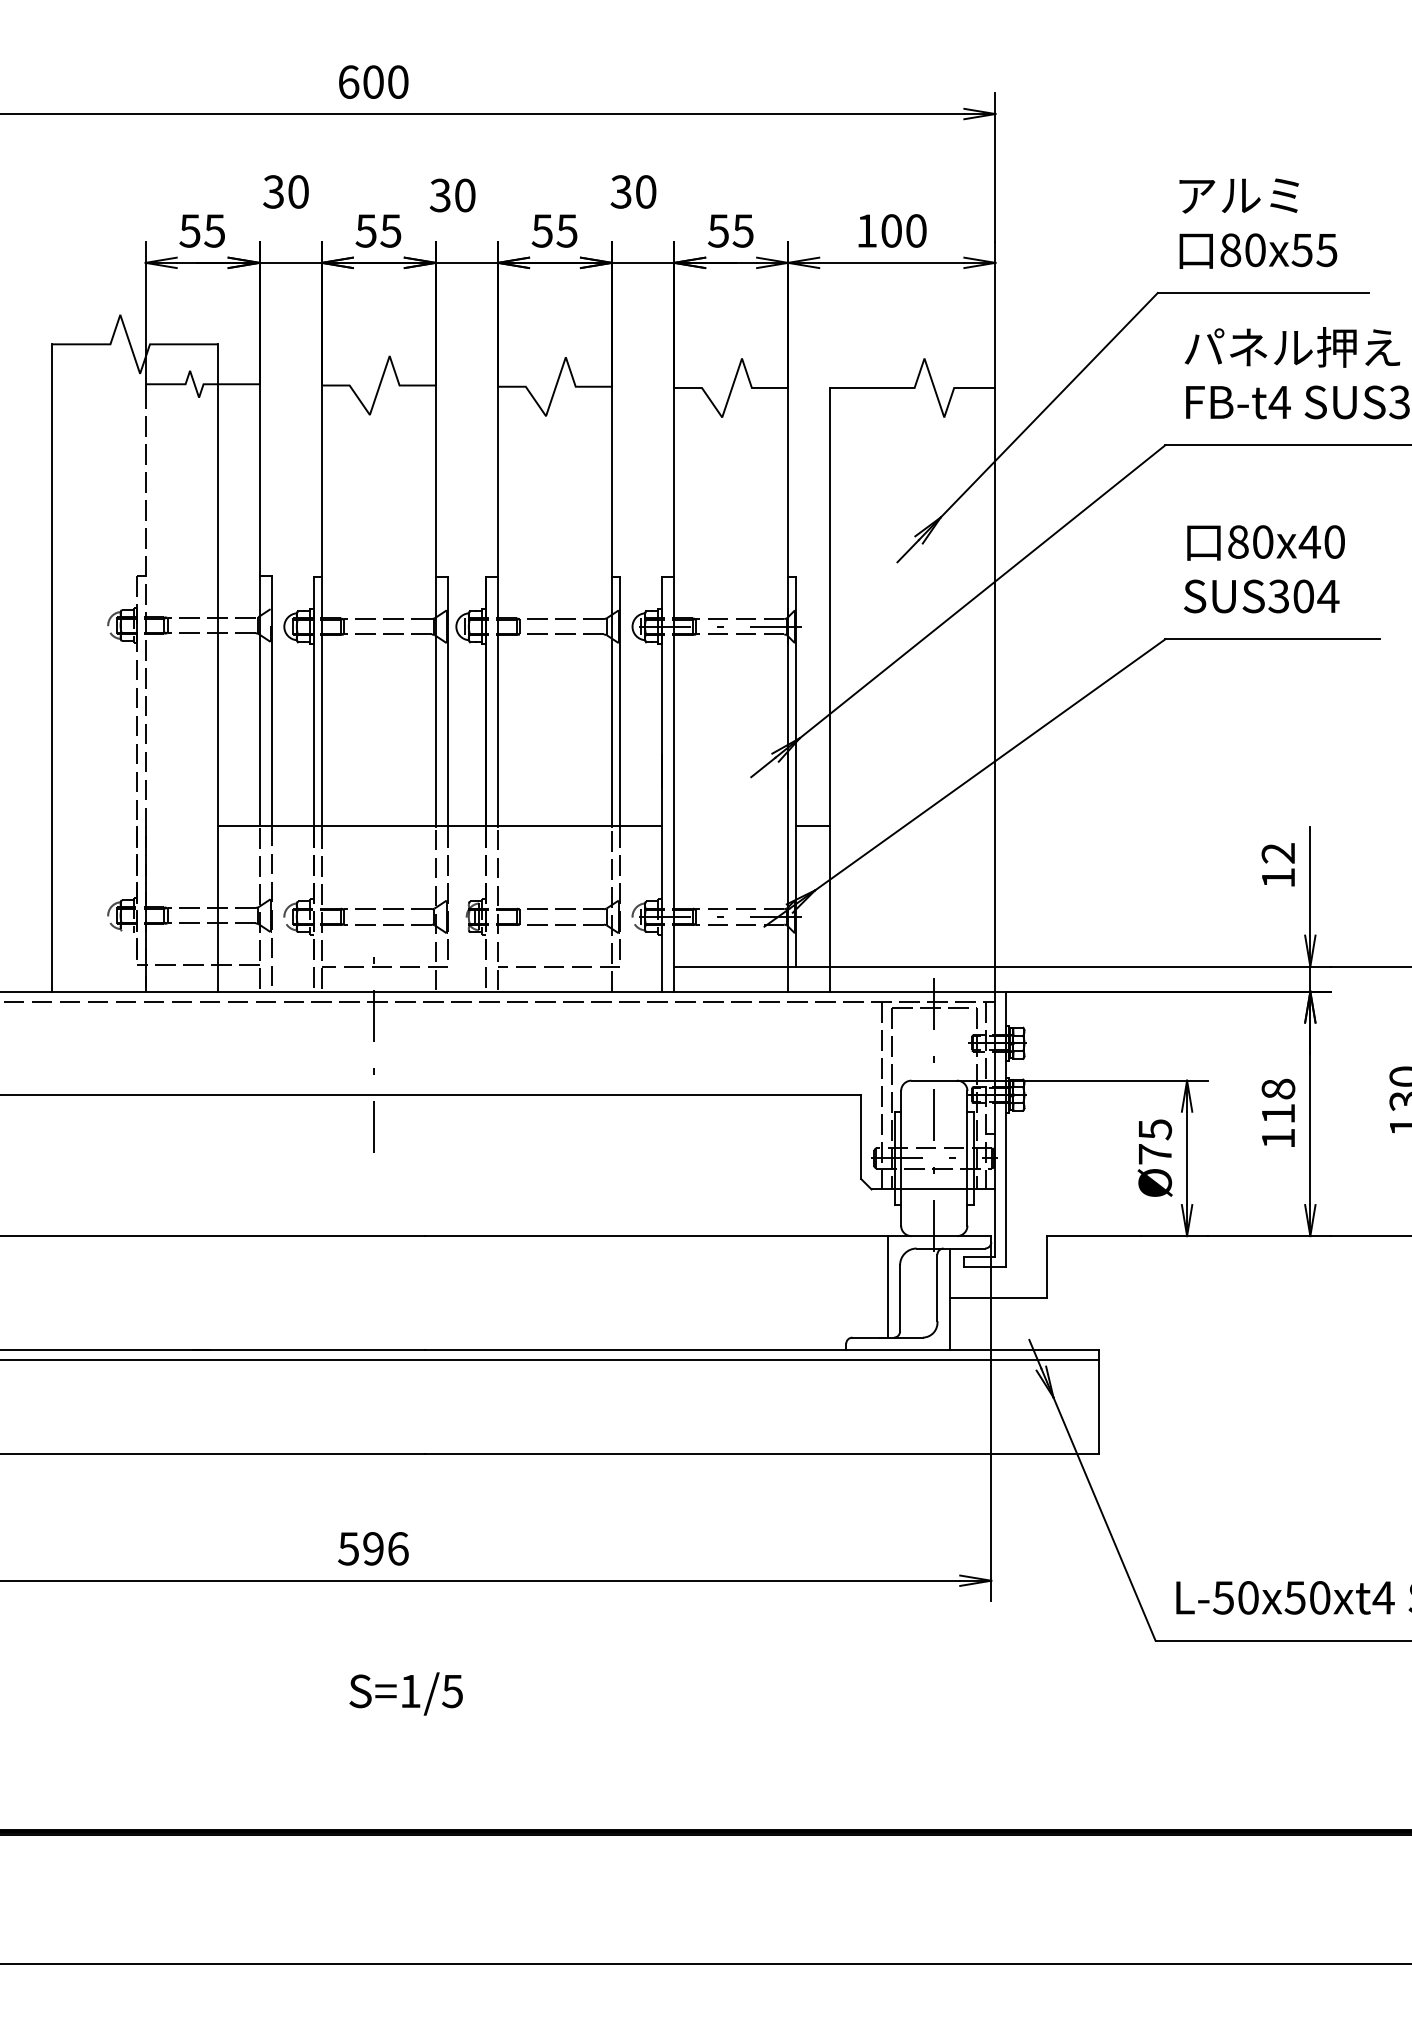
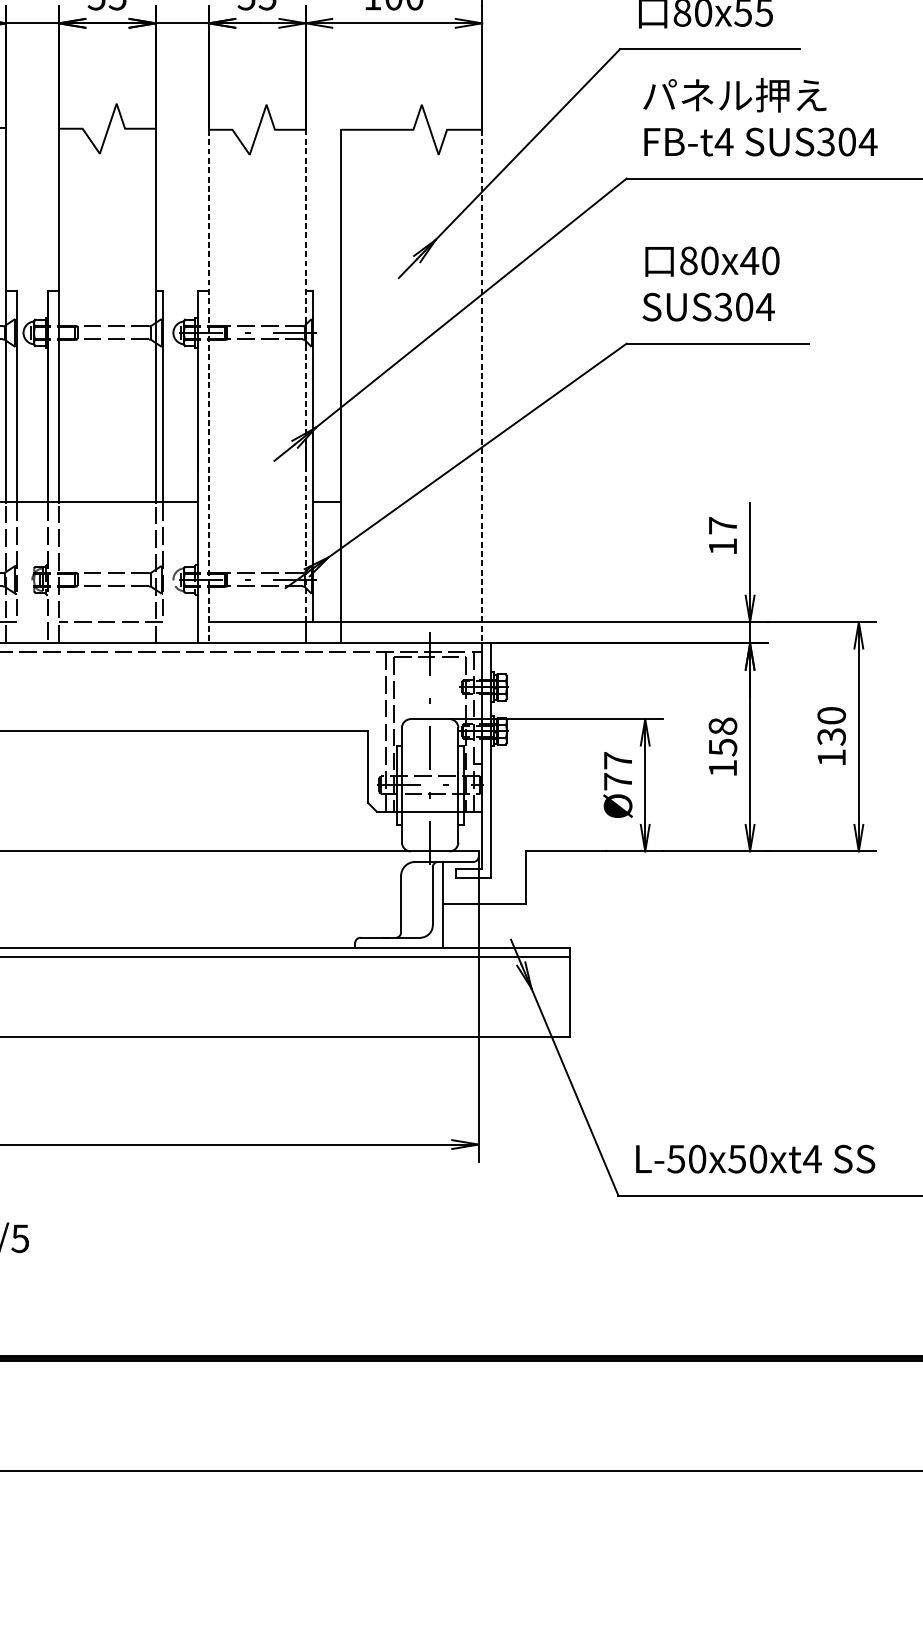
line: (788, 676) -> (306, 375), solid -> dashed
line: (674, 689) -> (209, 386), solid -> dashed
line: (995, 689) -> (482, 386), solid -> dashed
text: (1277, 853) -> (722, 525), 12 -> 17
text: (1278, 1113) -> (723, 747), 118 -> 158
text: (1155, 1129) -> (618, 760), Ø75 -> Ø77
line: (887, 1286) -> (390, 894), removed

